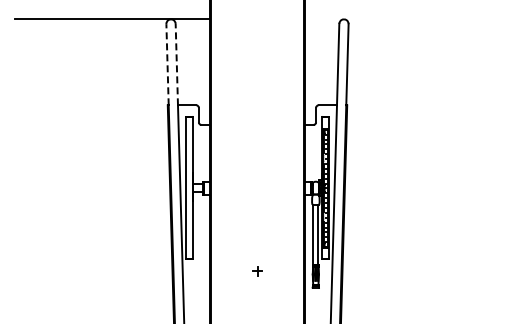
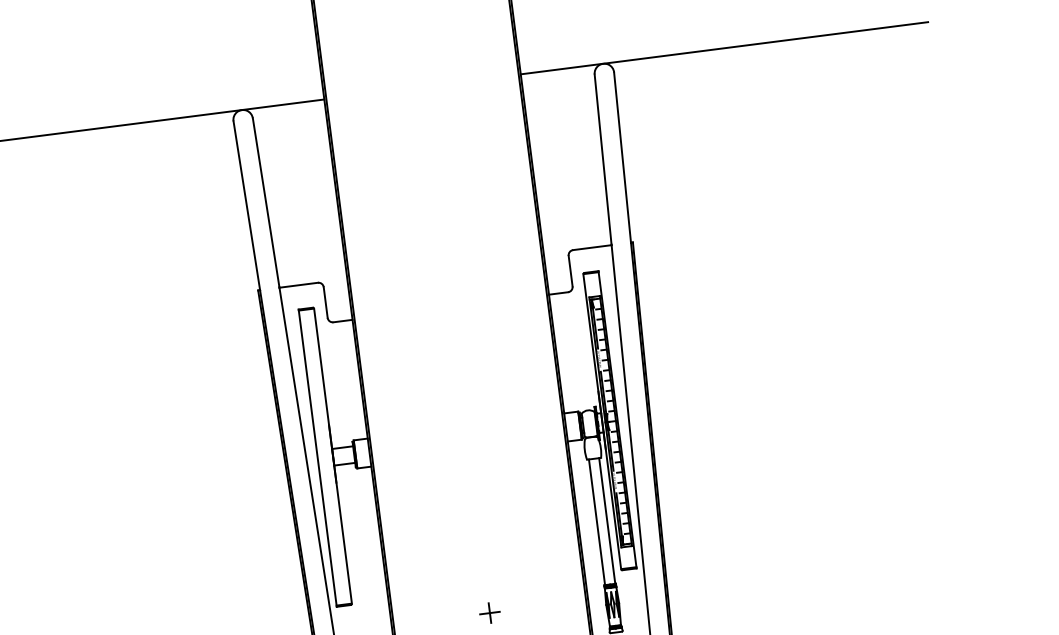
line: (401, 19) -> (723, 48), added
line: (167, 64) -> (246, 205), dashed -> solid
line: (176, 64) -> (265, 202), dashed -> solid

